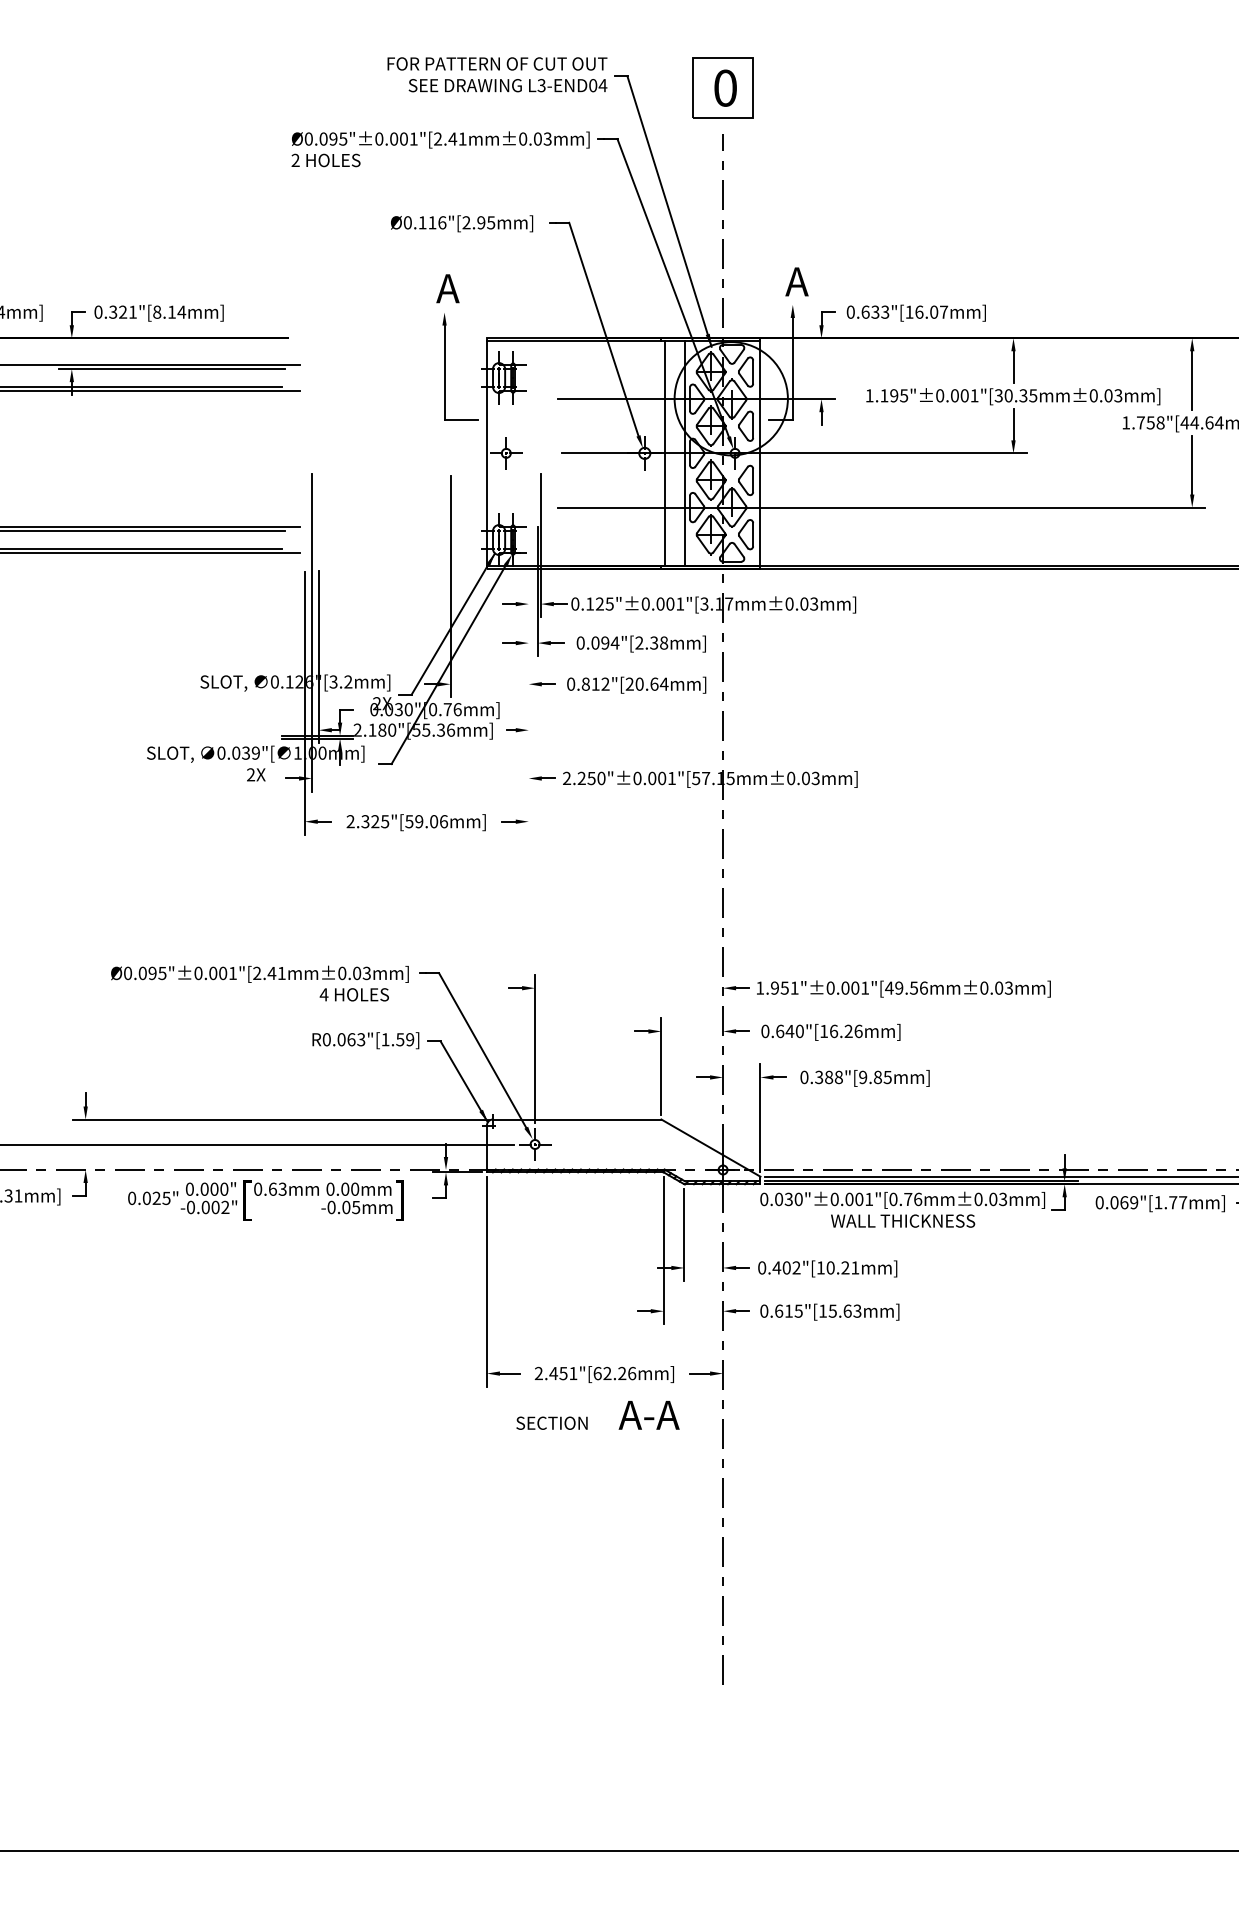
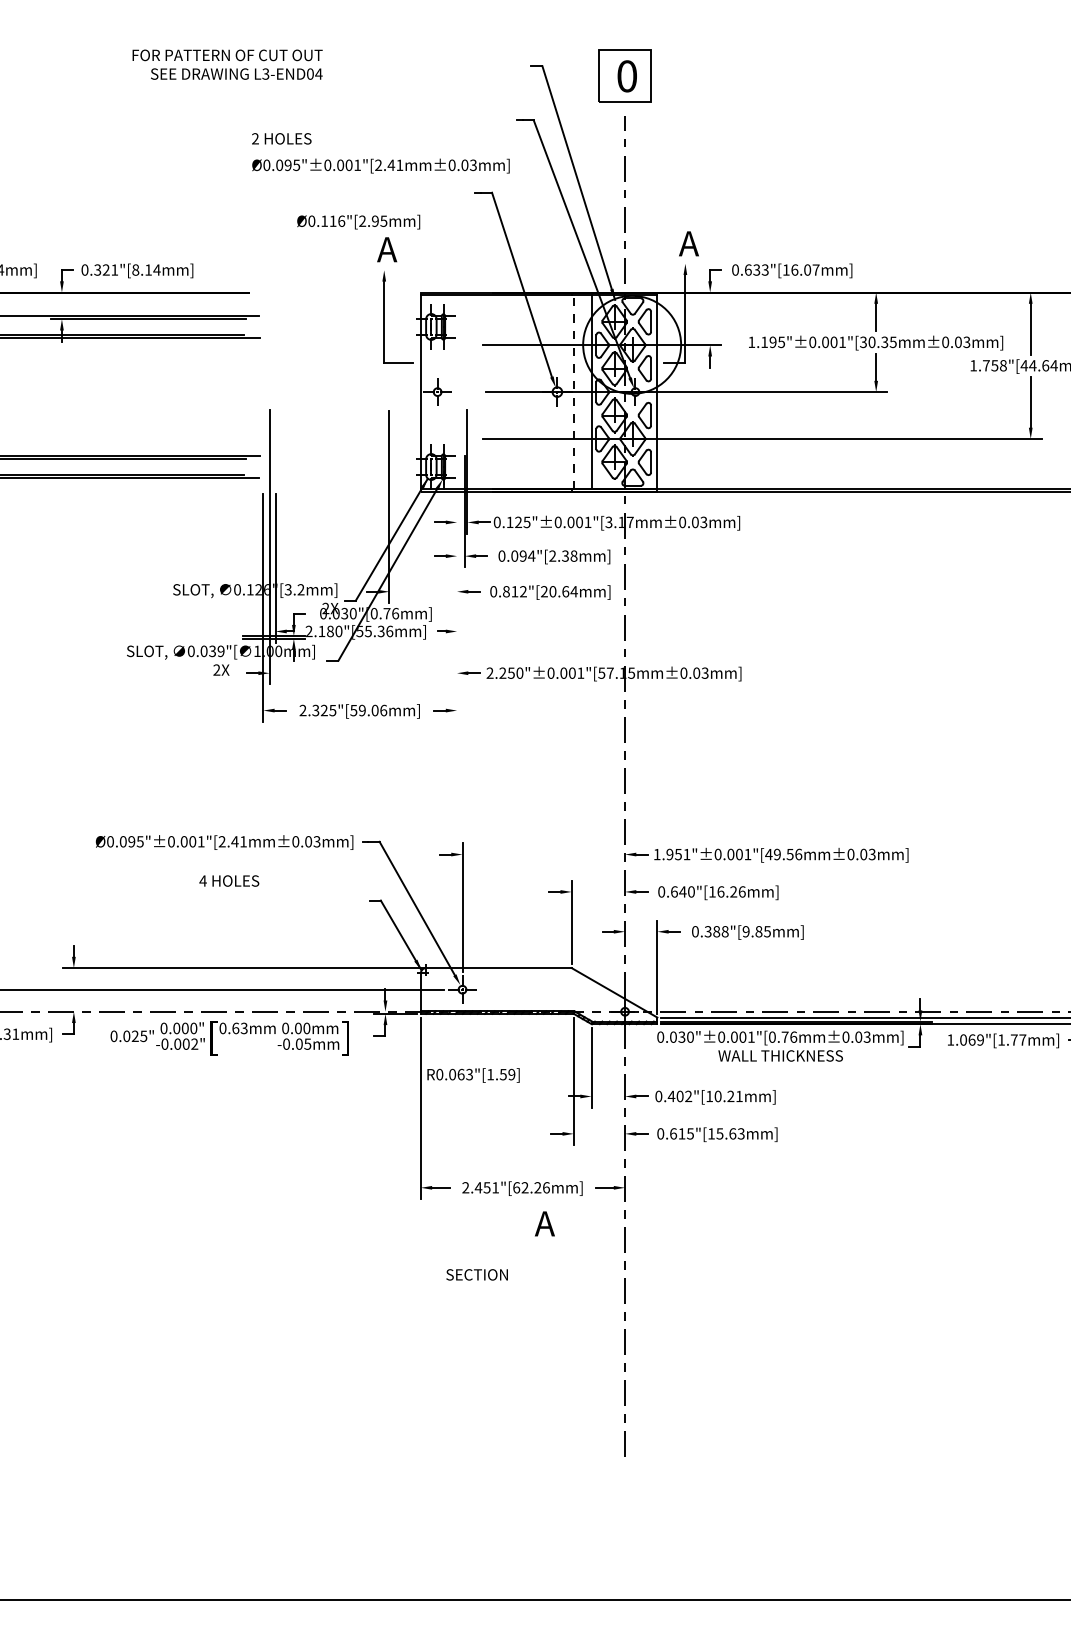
text: (497, 74) -> (227, 64), moved
text: (440, 139) -> (380, 165), moved
text: (462, 223) -> (359, 221), moved
line: (664, 452) -> (574, 391), solid -> dashed
text: (353, 994) -> (228, 880), moved
text: (365, 1040) -> (473, 1075), moved
text: (1099, 1202) -> (950, 1039), 0.069"[1.77mm] -> 1.069"[1.77mm]
text: (661, 1414) -> (571, 1223), A-A -> A
text: (551, 1422) -> (476, 1274), moved

